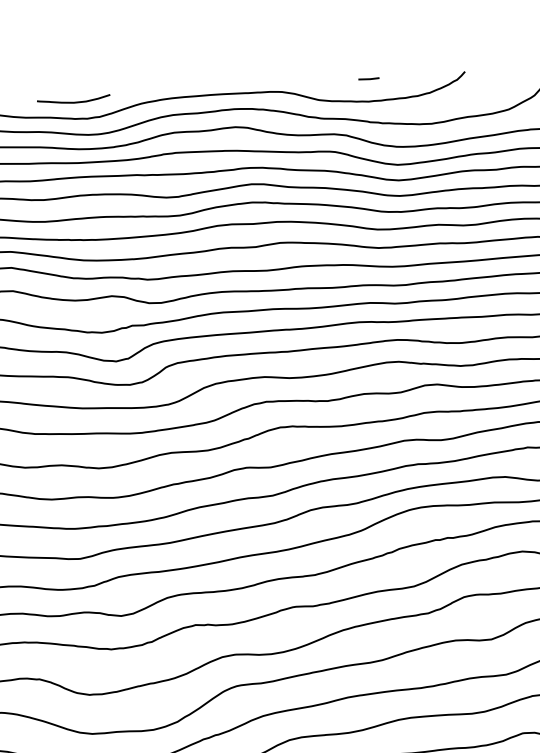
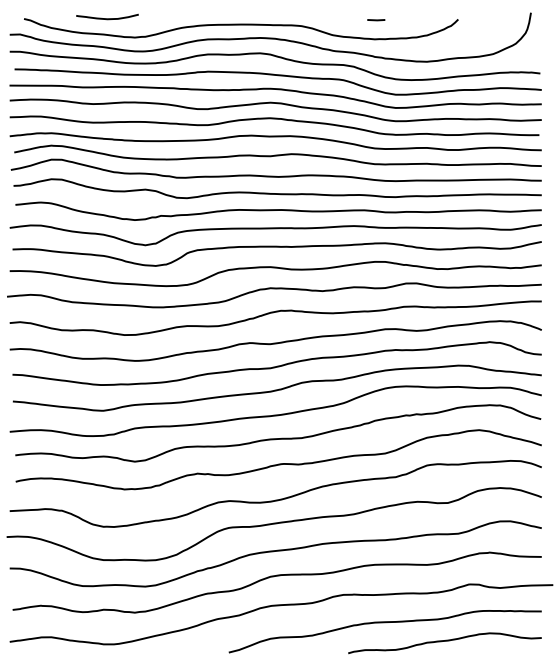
curve: (73, 101) -> (107, 18), moved

